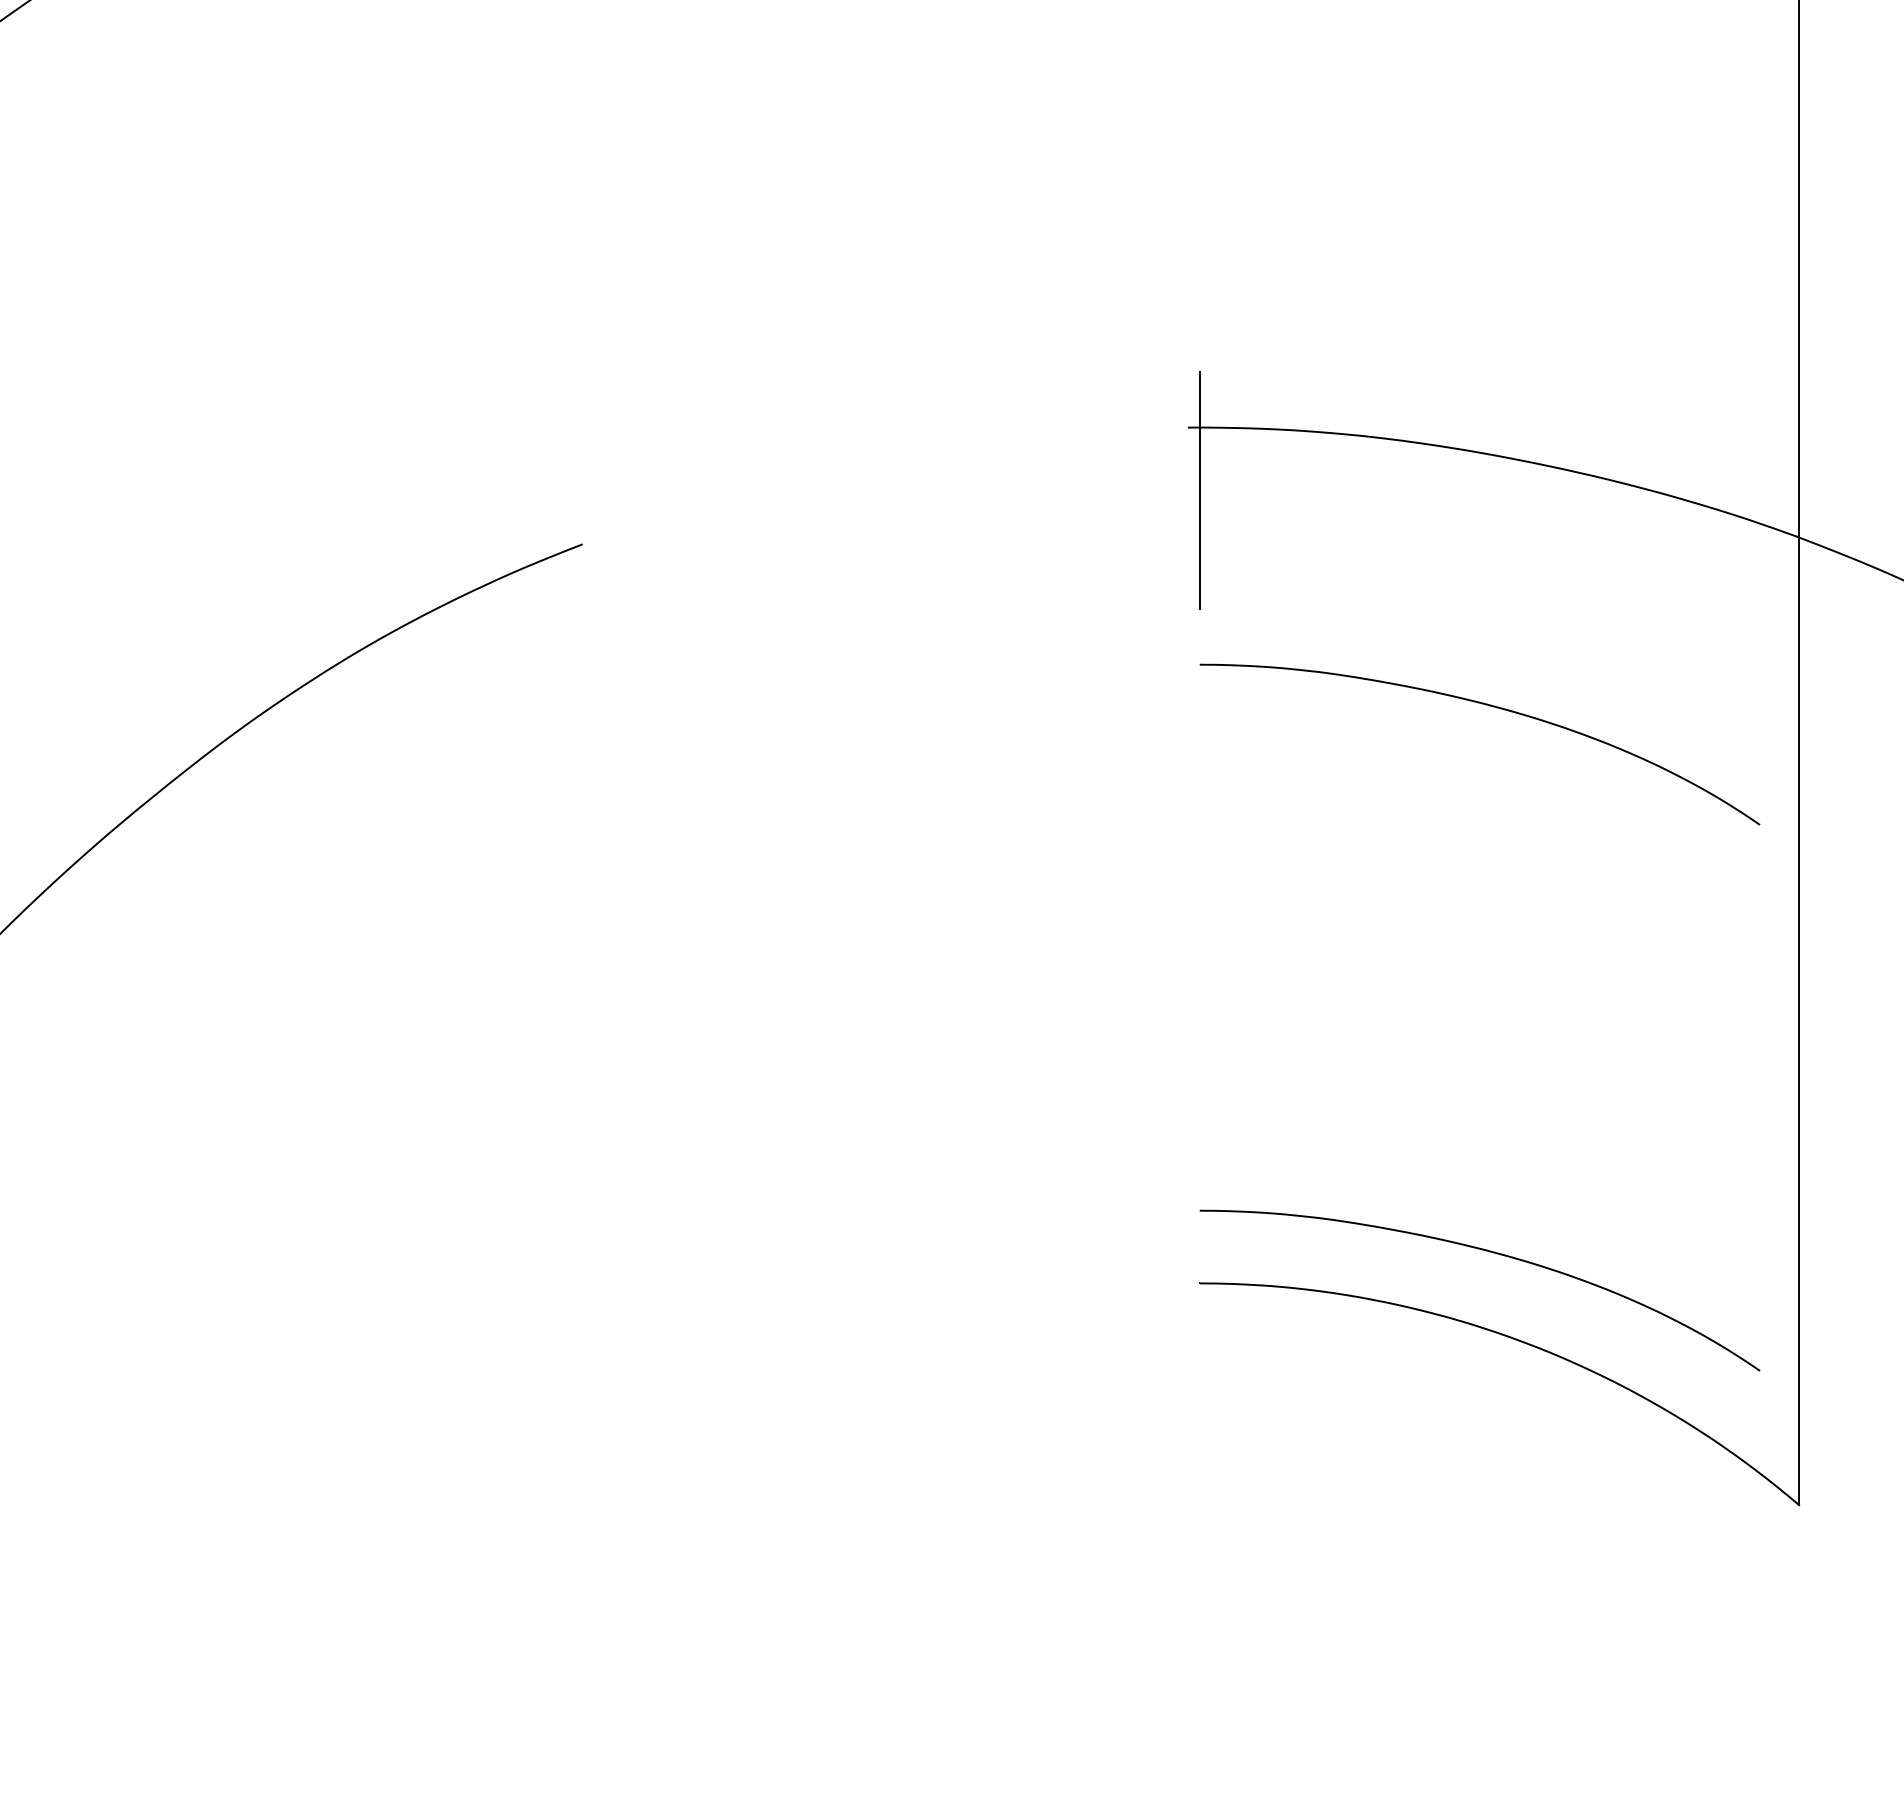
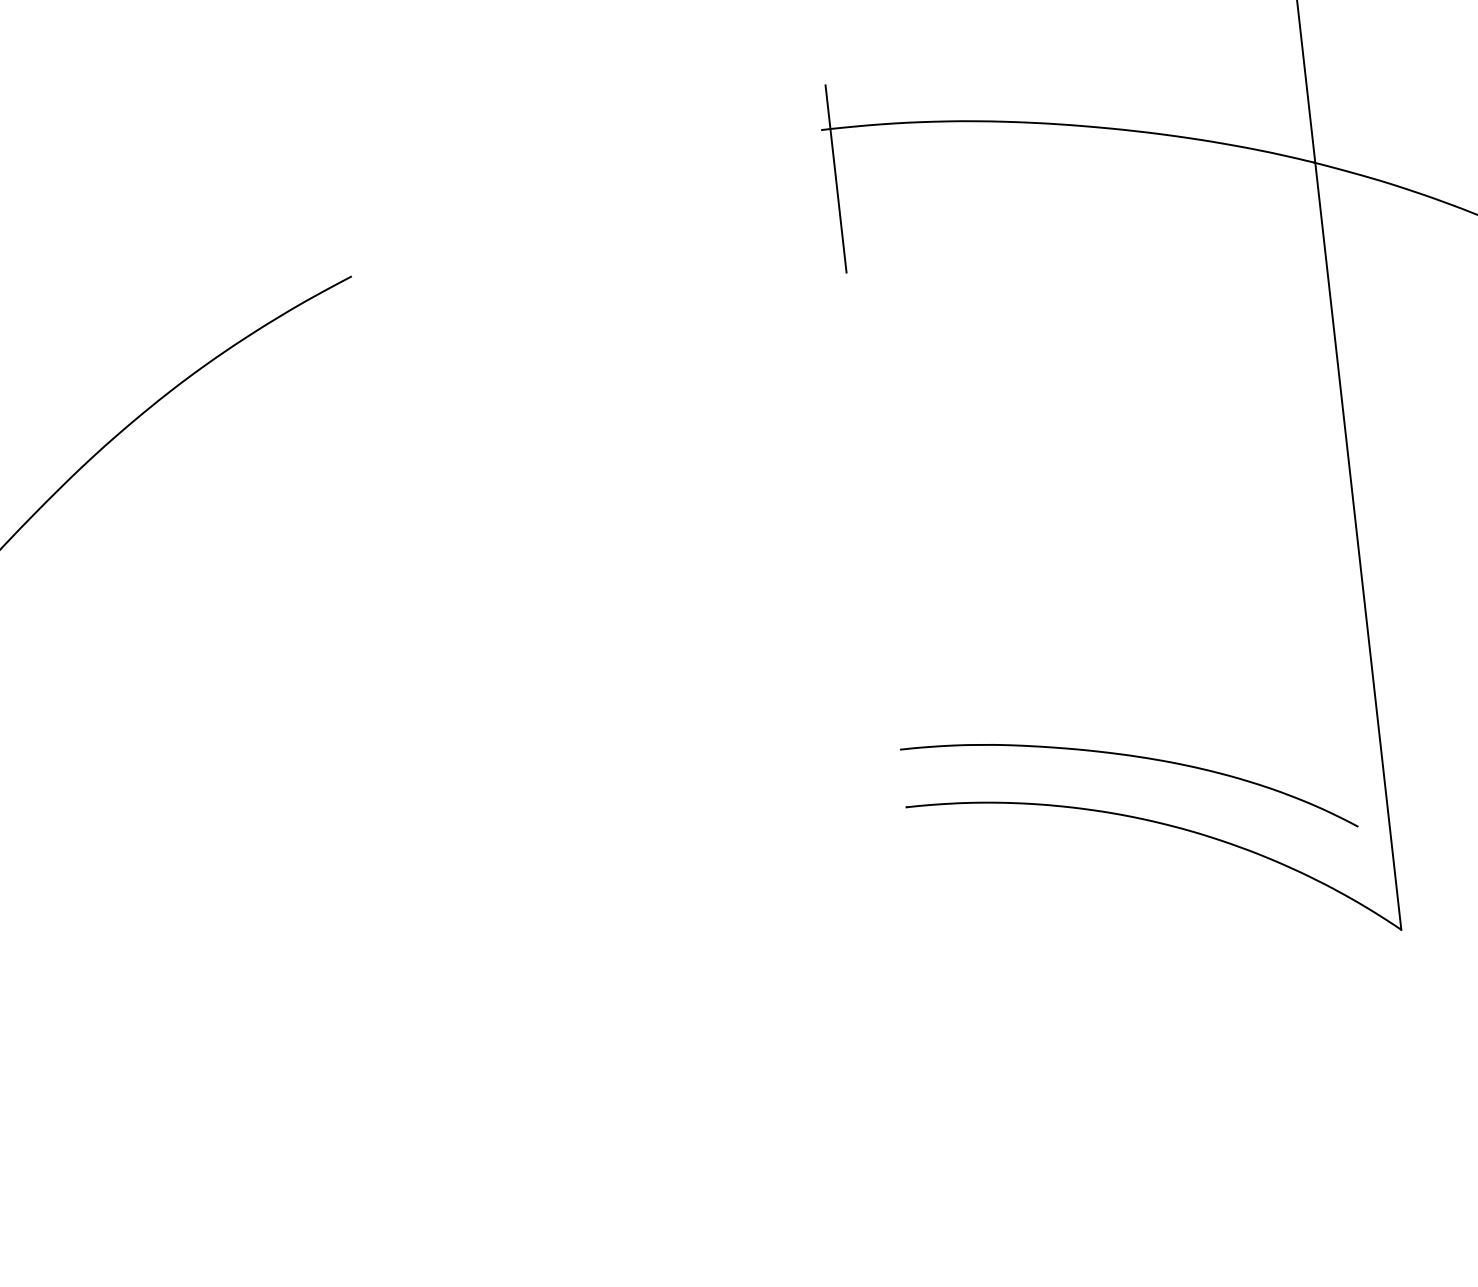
curve: (1489, 706) -> (1084, 324), removed

